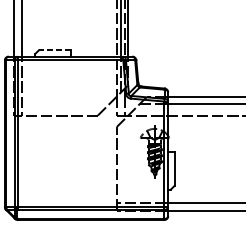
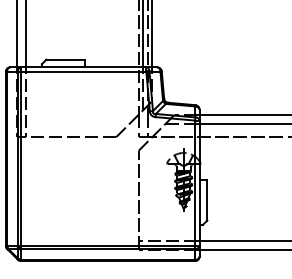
line: (55, 50) -> (65, 59), dashed -> solid

